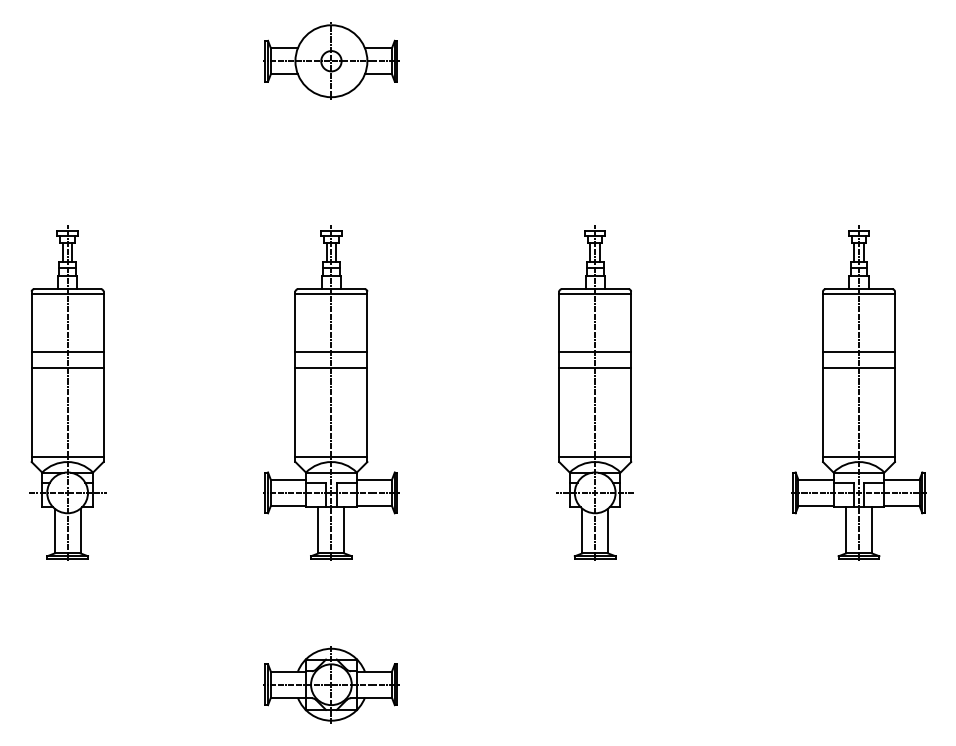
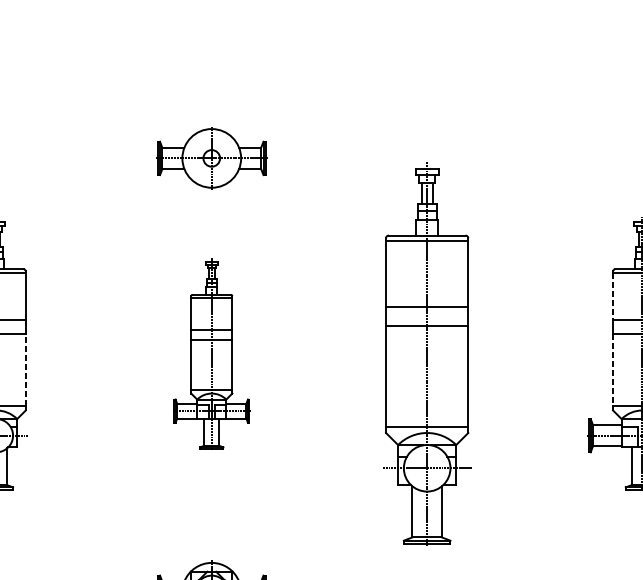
part: (331, 60) -> (211, 157), moved
line: (823, 322) -> (613, 296), solid -> dashed
part: (331, 392) -> (211, 353), size x0.7
part: (594, 392) -> (426, 353), size x1.4
line: (103, 412) -> (25, 370), solid -> dashed
line: (823, 413) -> (613, 370), solid -> dashed

